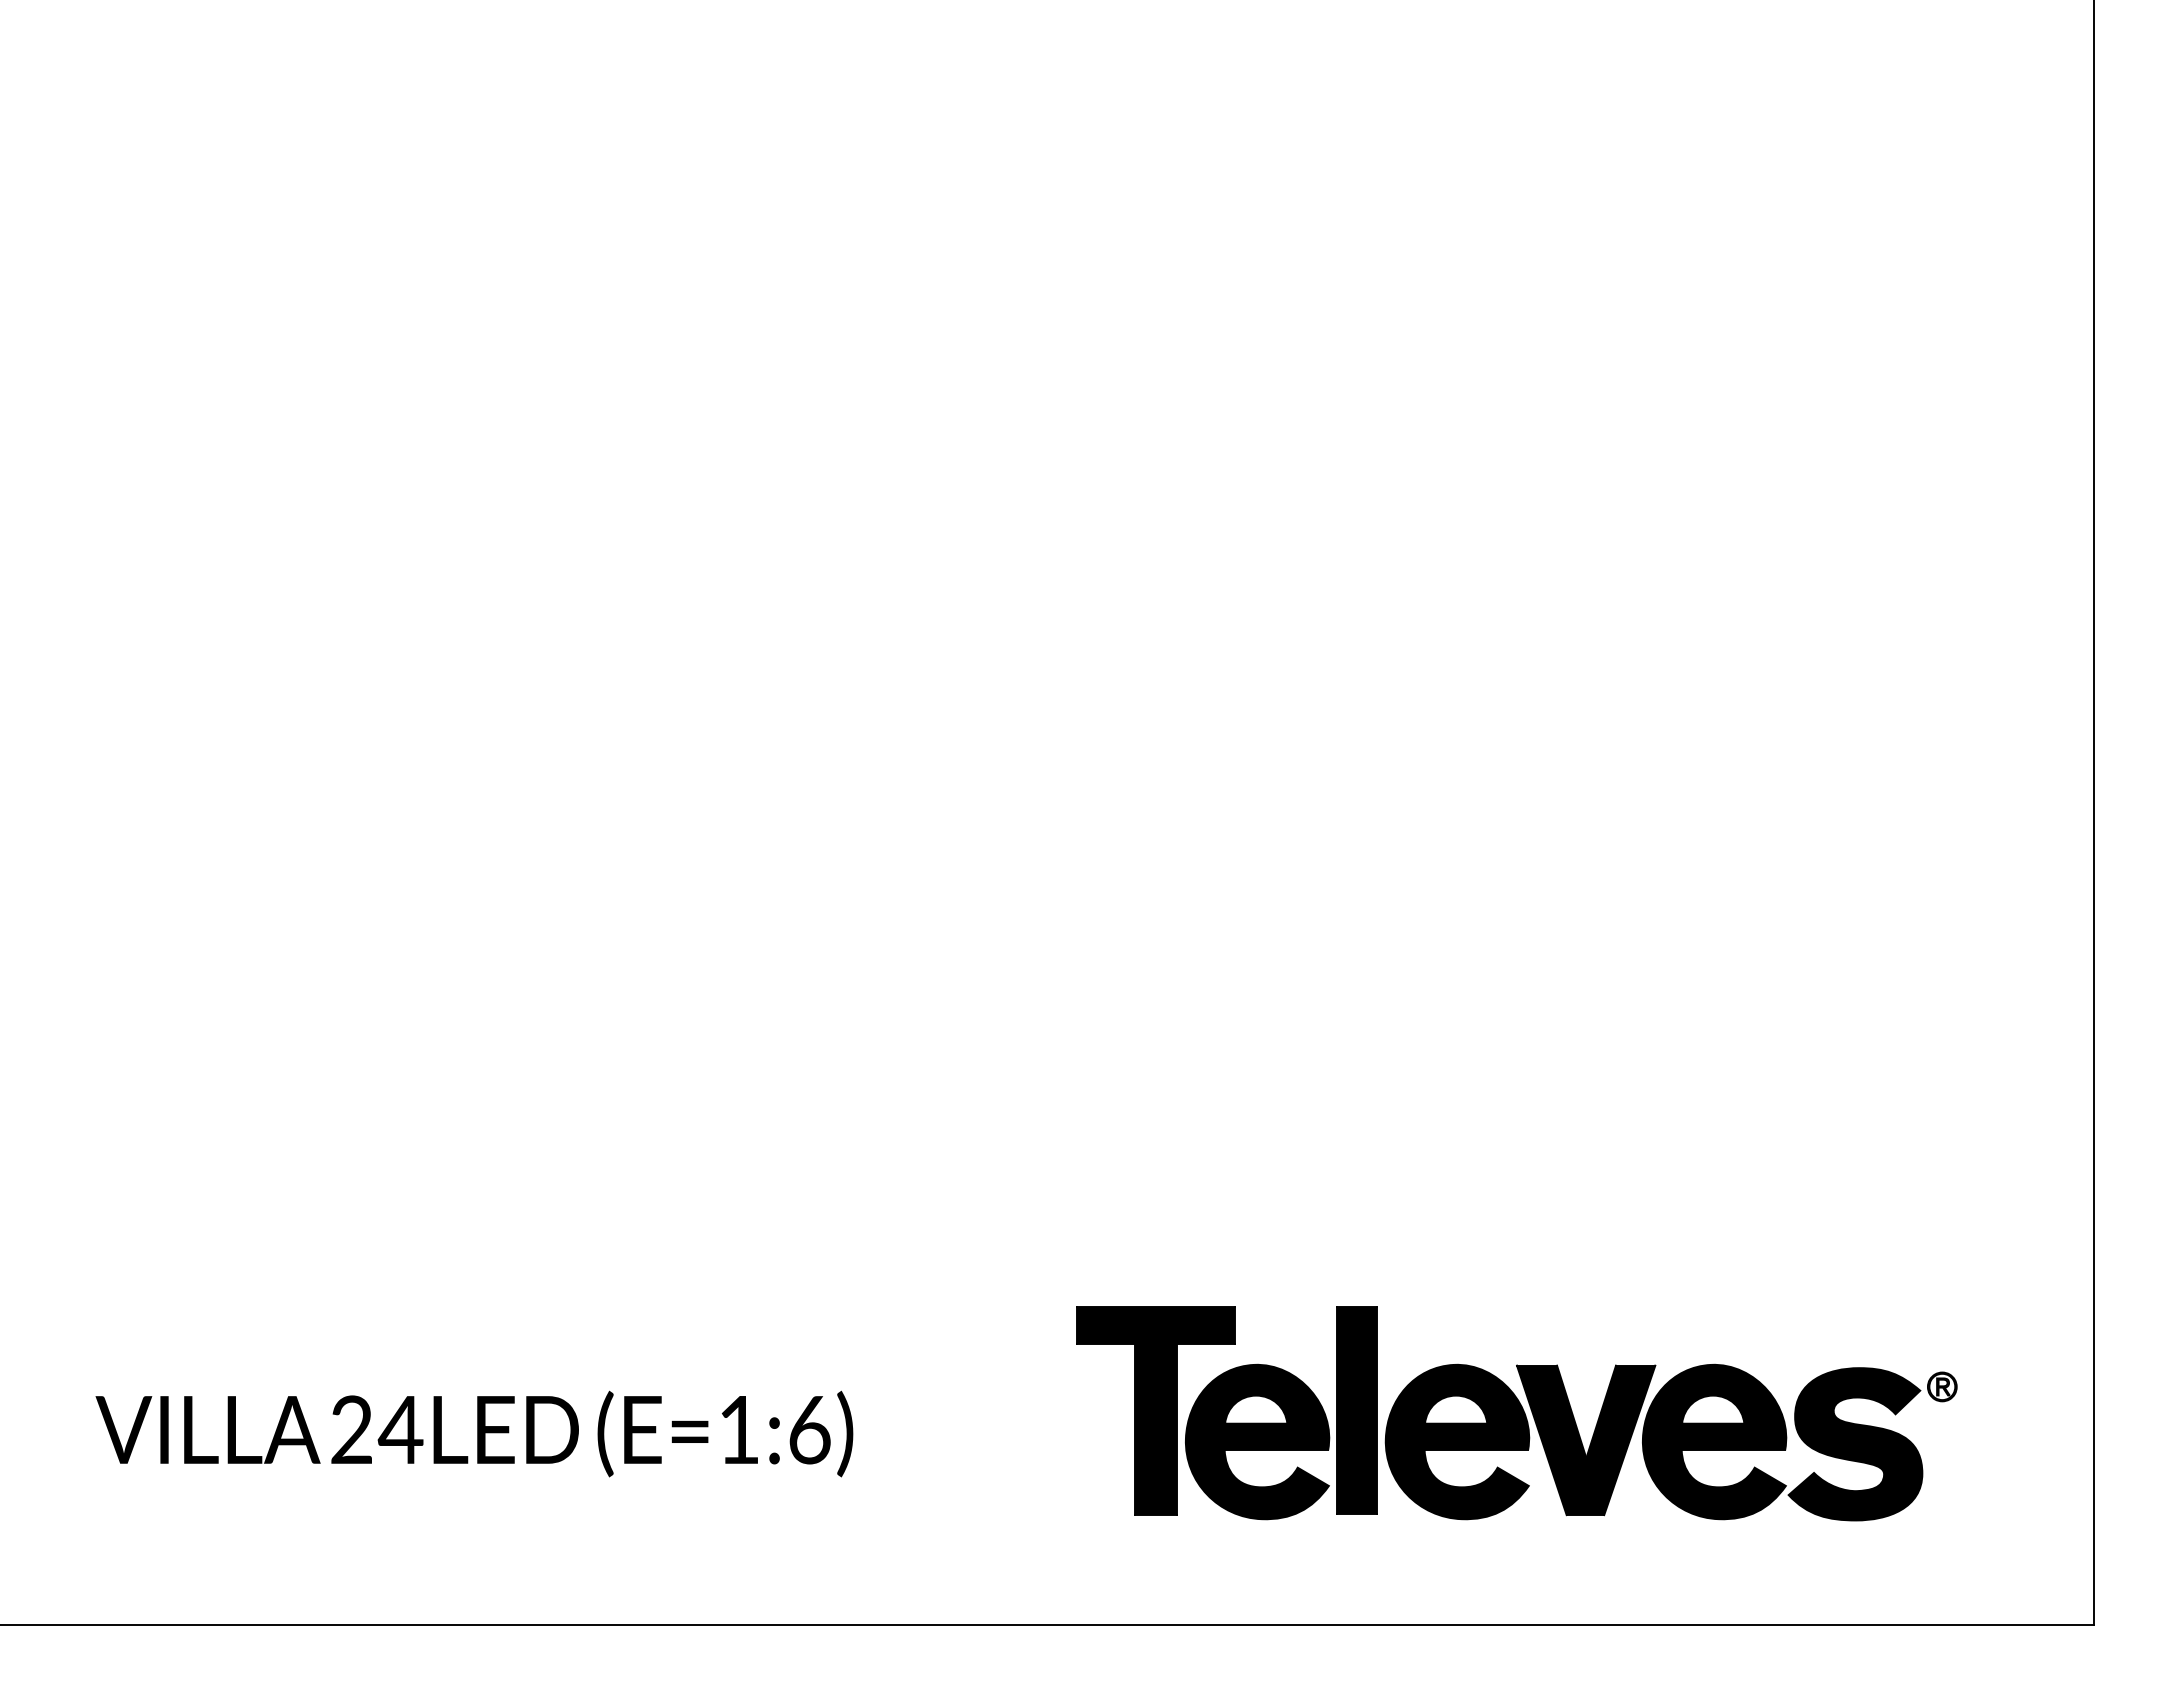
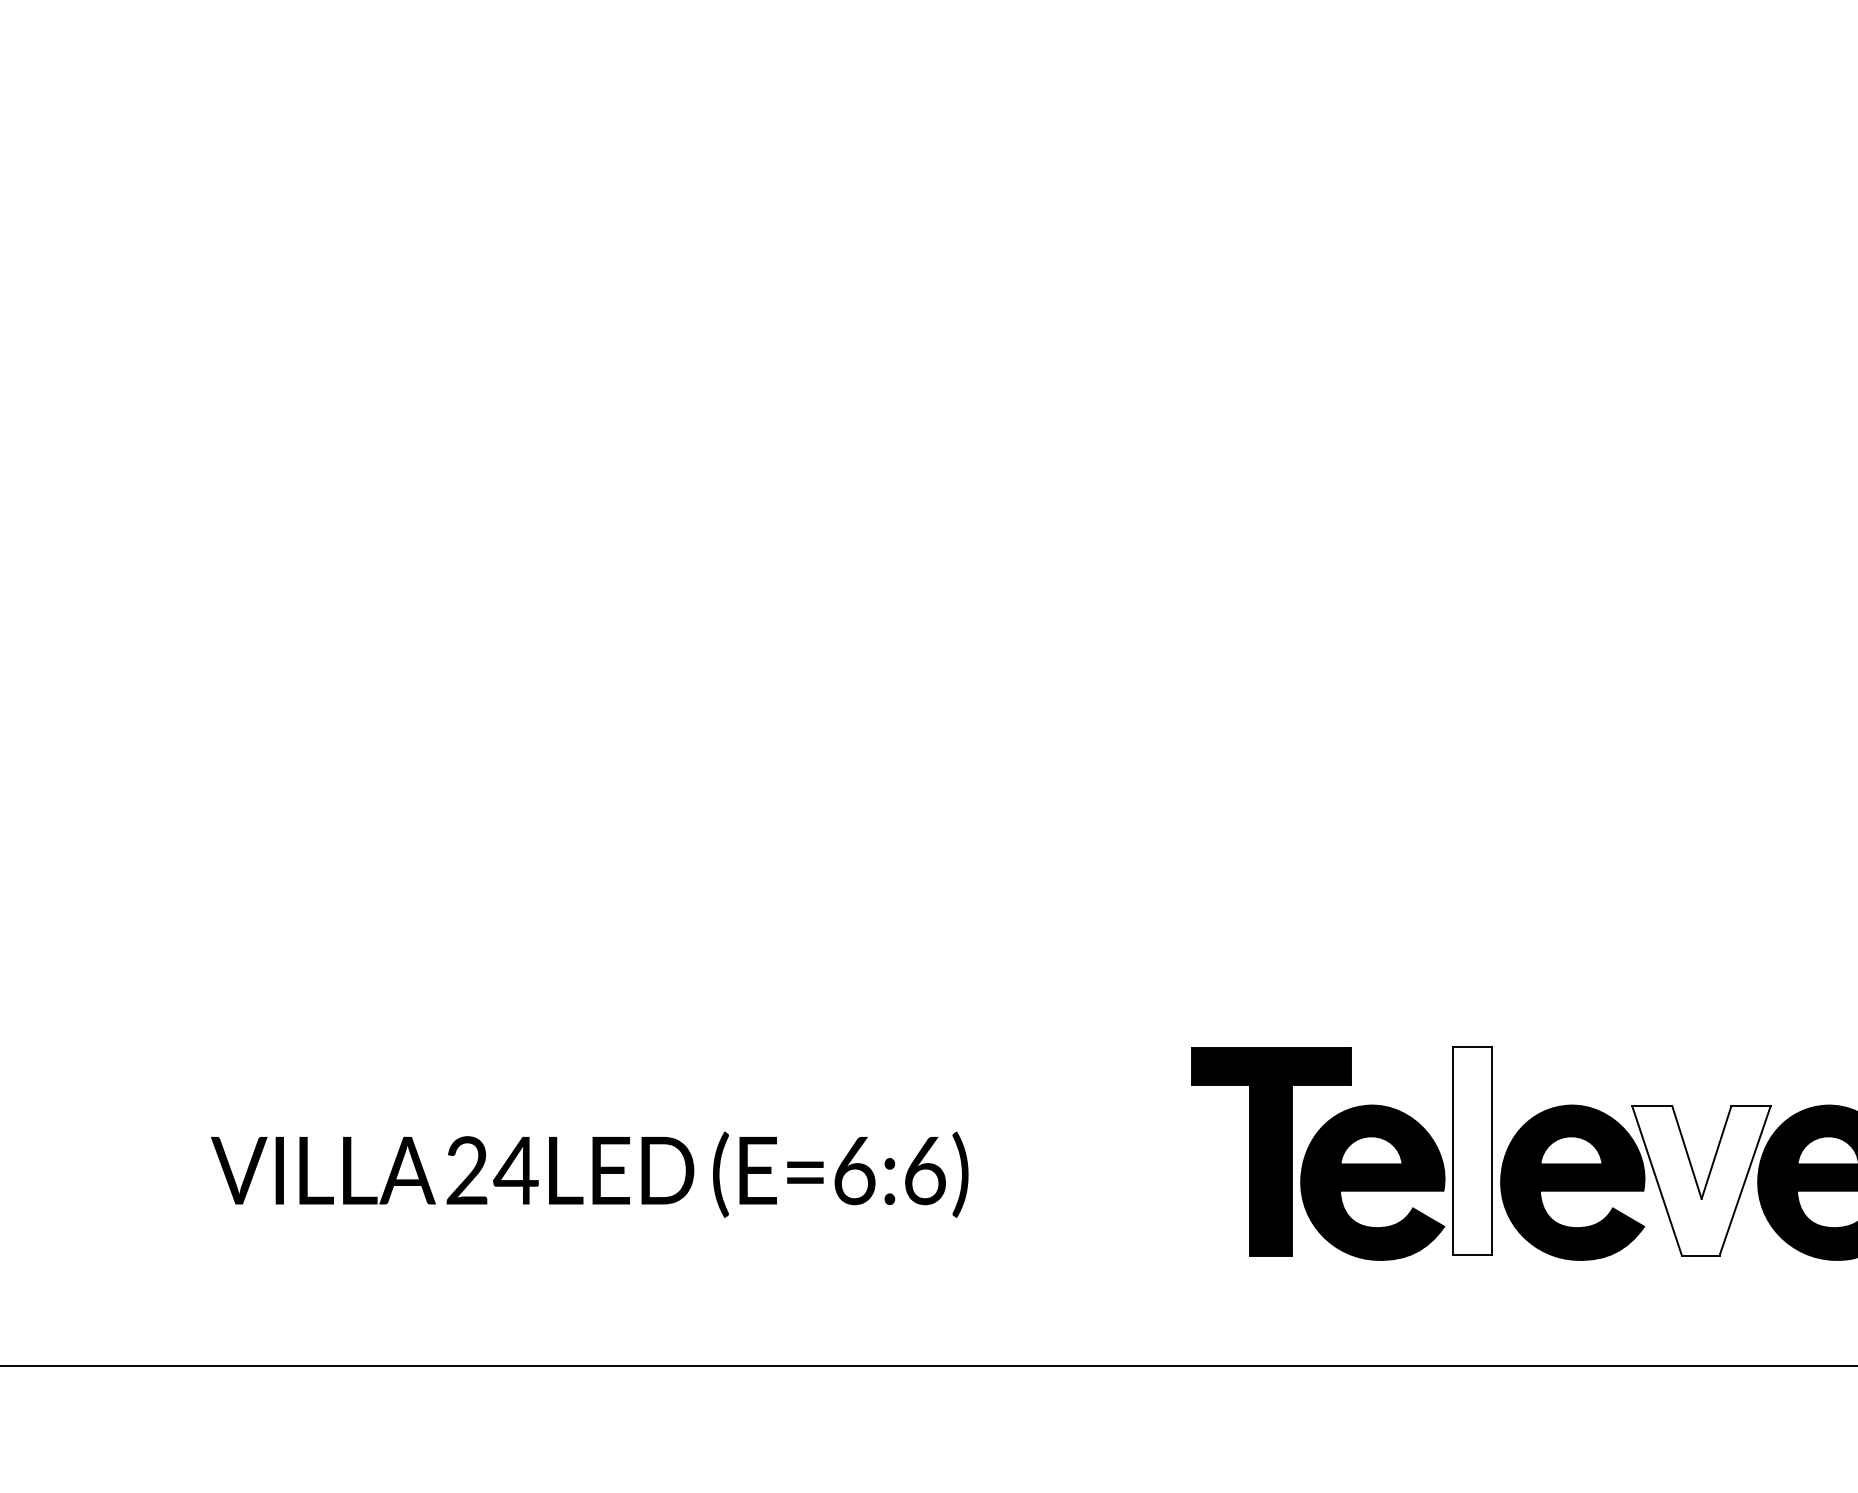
fill: (1356, 1410) -> (1471, 1151), removed
text: (739, 1430) -> (854, 1171), (E=1:6) -> (E=6:6)
fill: (1586, 1440) -> (1701, 1181), removed

